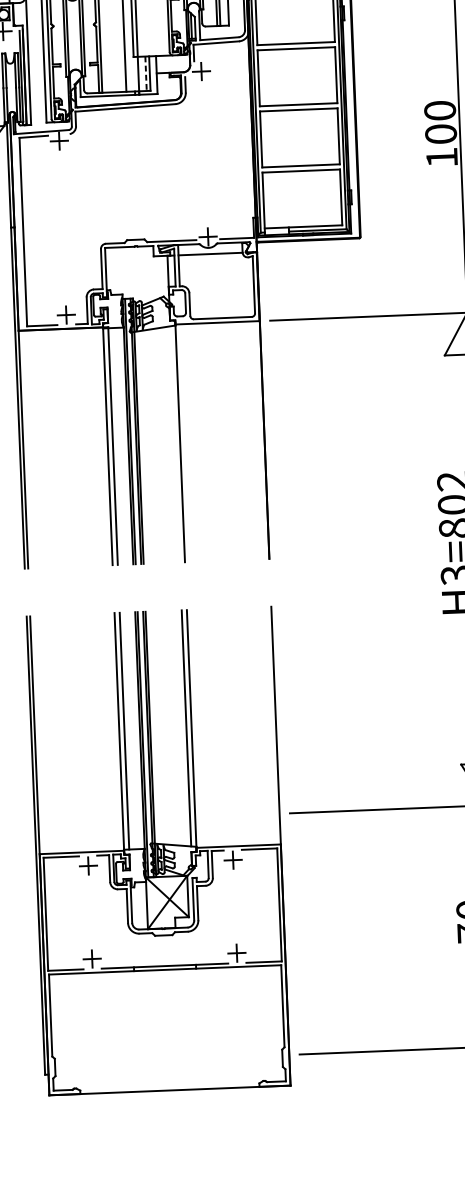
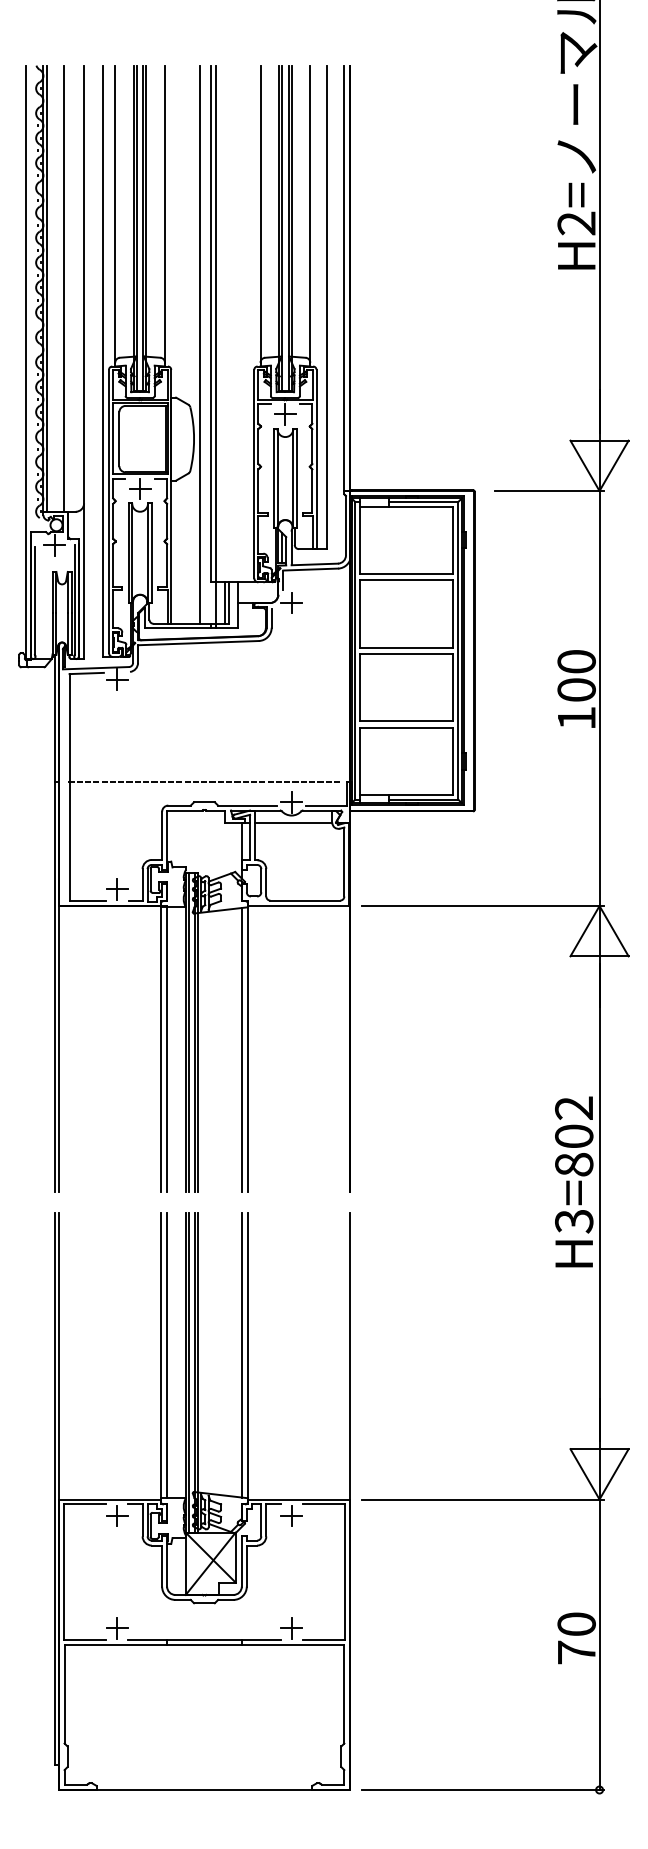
line: (145, 74) -> (224, 603), dashed -> solid
line: (135, 222) -> (204, 781), added
line: (174, 443) -> (241, 1049), added
part: (158, 851) -> (202, 1501), moved

